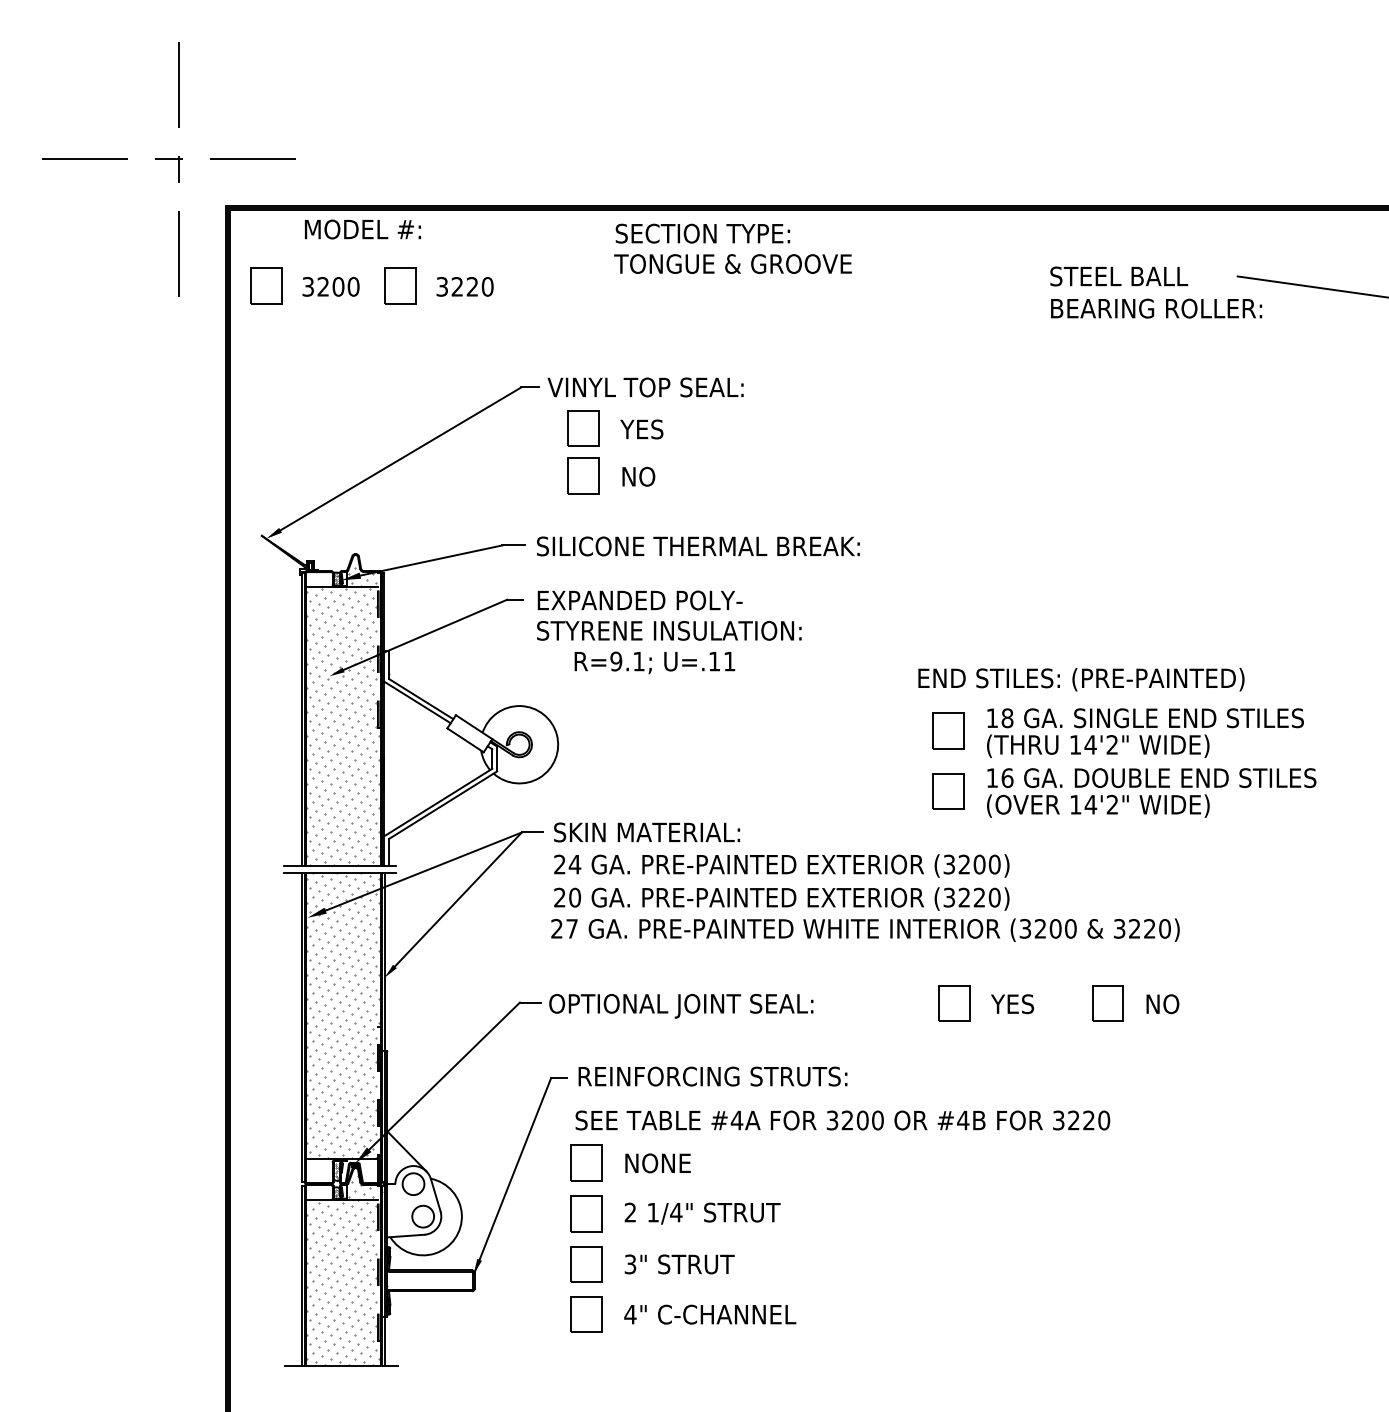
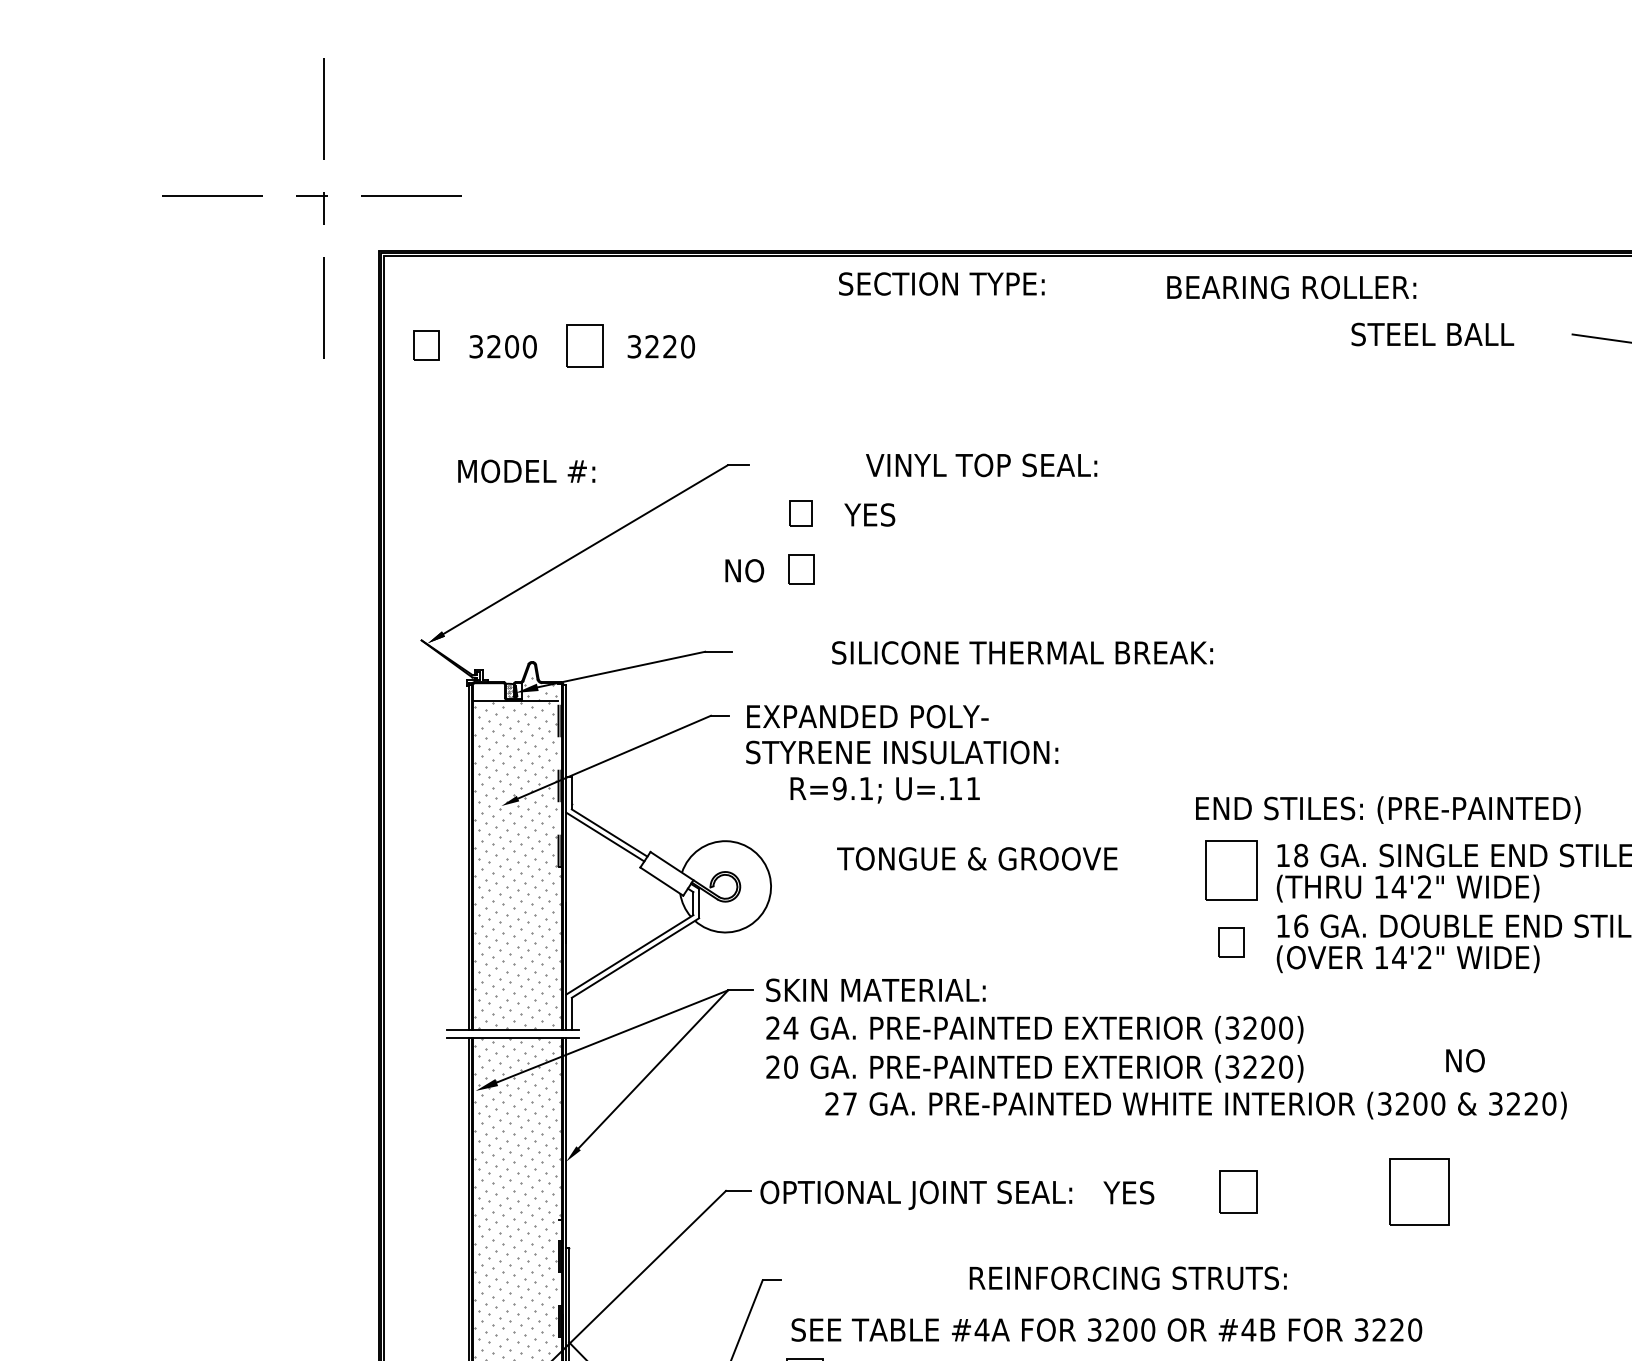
text: (363, 229) -> (527, 471), moved
text: (732, 263) -> (976, 858), moved
part: (266, 285) -> (427, 345), size x0.7
text: (1156, 308) -> (1291, 287), moved
text: (645, 387) -> (981, 465), moved
part: (583, 428) -> (800, 513), size x0.6
part: (583, 475) -> (800, 569), size x0.7
text: (638, 476) -> (744, 570), moved
text: (698, 546) -> (1022, 652), moved
part: (948, 730) -> (1231, 870), size x1.4
part: (948, 791) -> (1231, 941), size x0.7
text: (865, 929) -> (1196, 1104), moved
part: (1107, 1003) -> (1419, 1192), size x1.6
text: (1012, 1004) -> (1128, 1193), moved
text: (1162, 1004) -> (1465, 1061), moved
text: (712, 1076) -> (1127, 1278), moved

